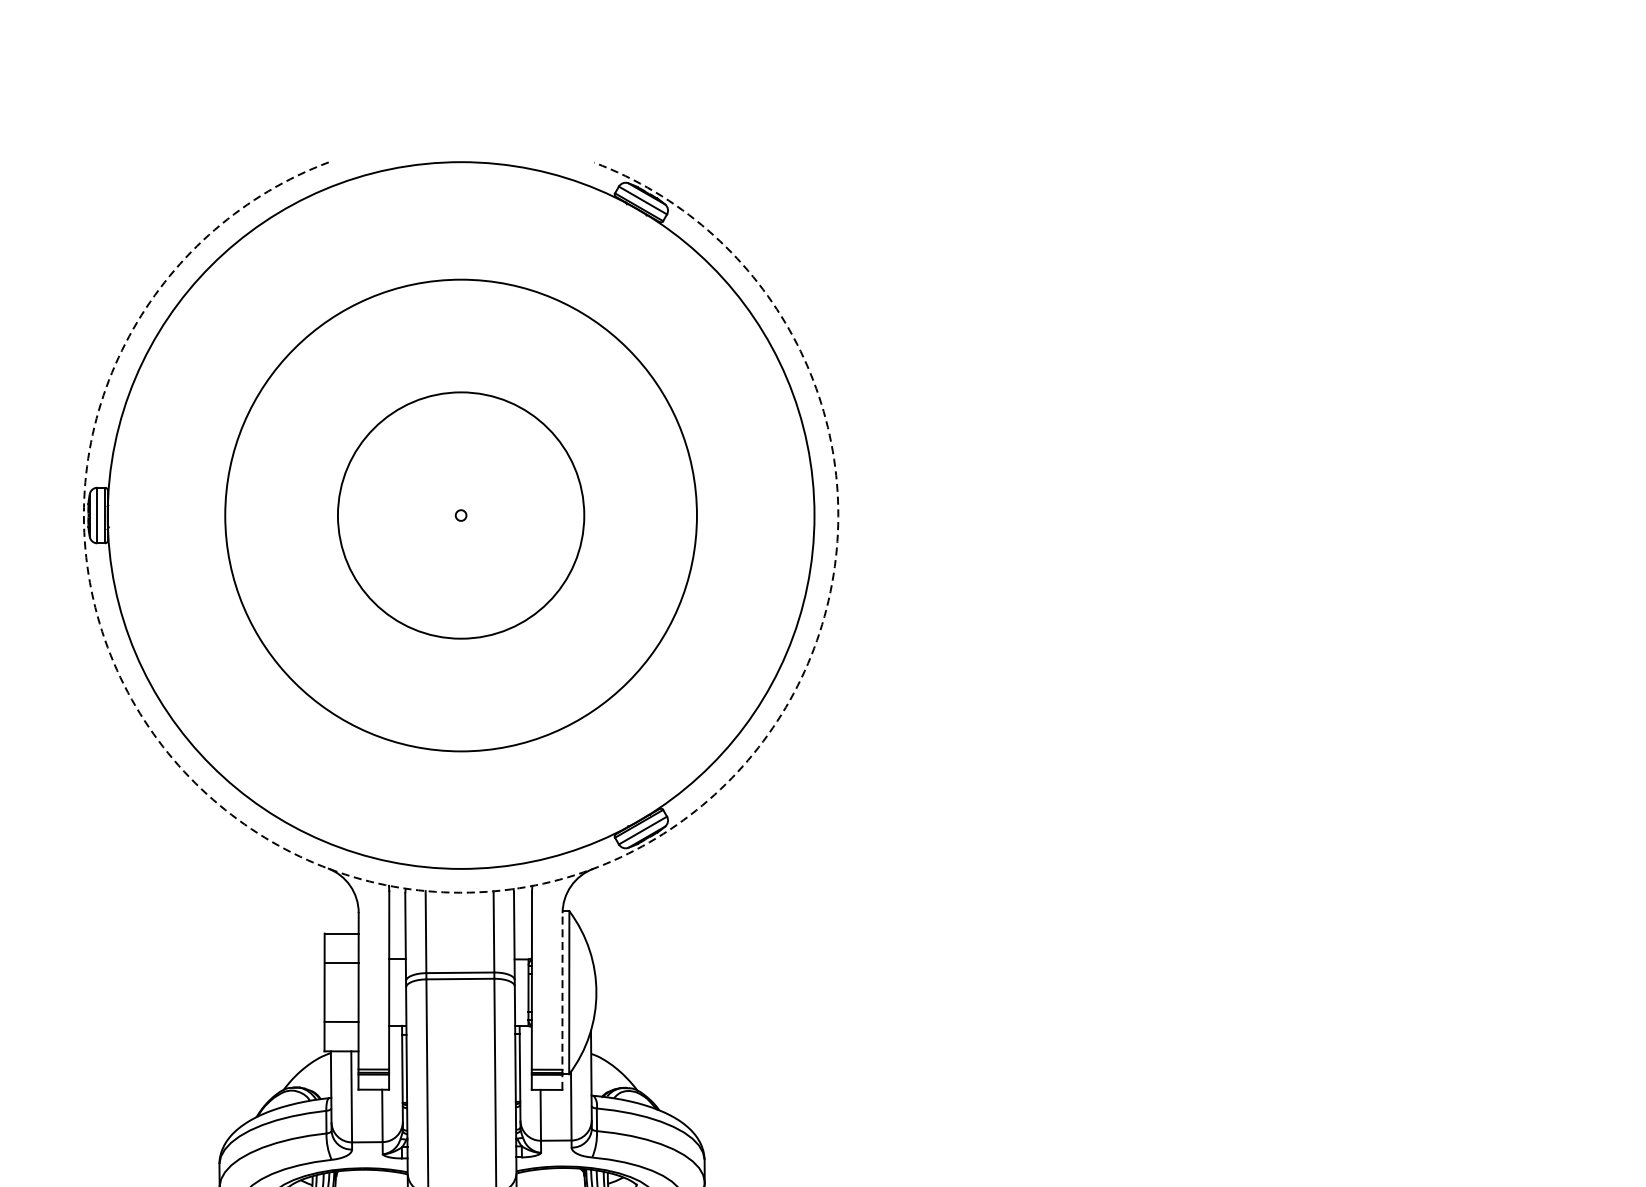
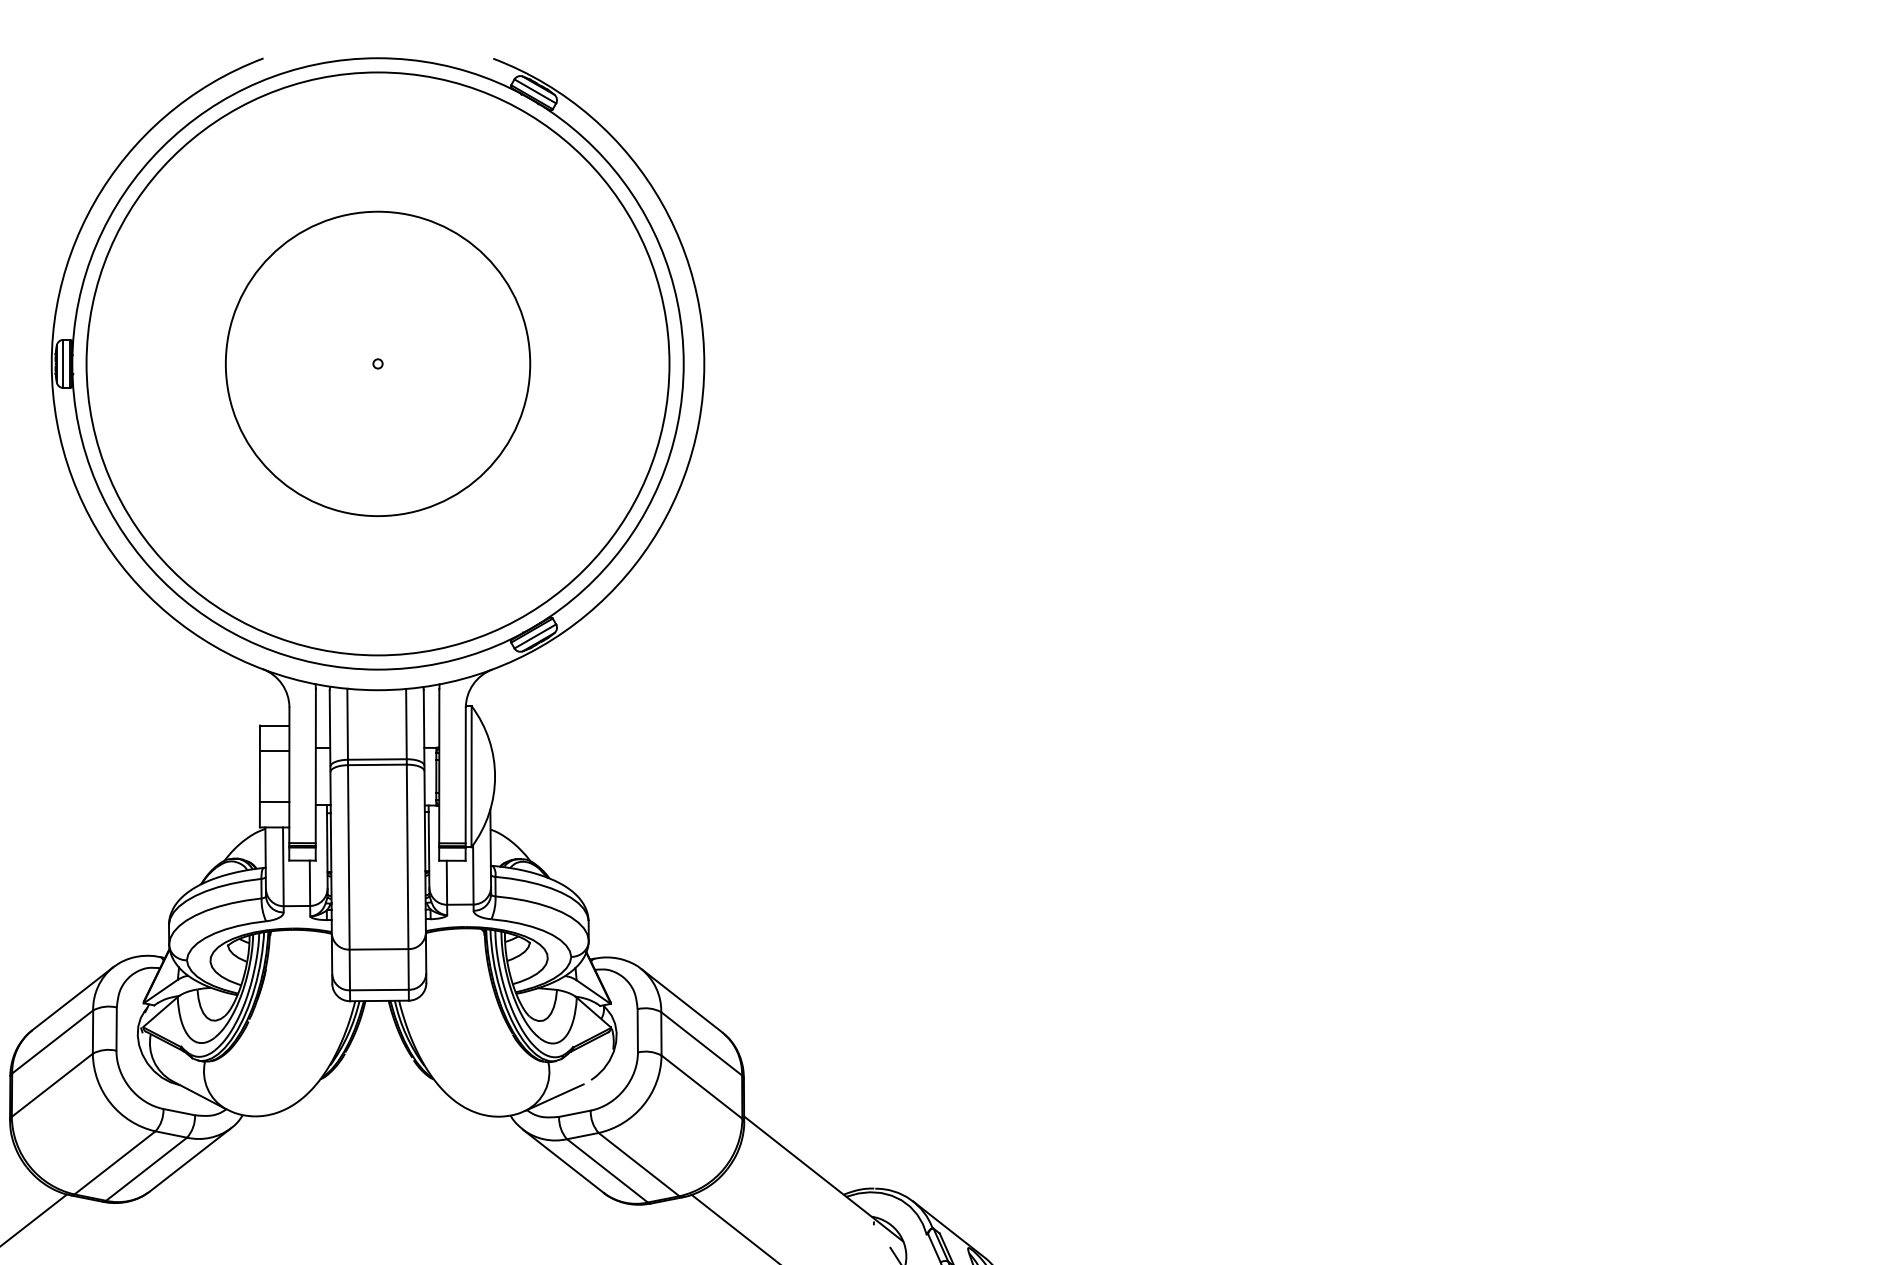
circle: (460, 515) -> (377, 363), size x1.43
circle: (460, 515) -> (377, 363), size x1.43
arc: (460, 893) -> (377, 690), dashed -> solid
line: (562, 1000) -> (465, 783), dashed -> solid

